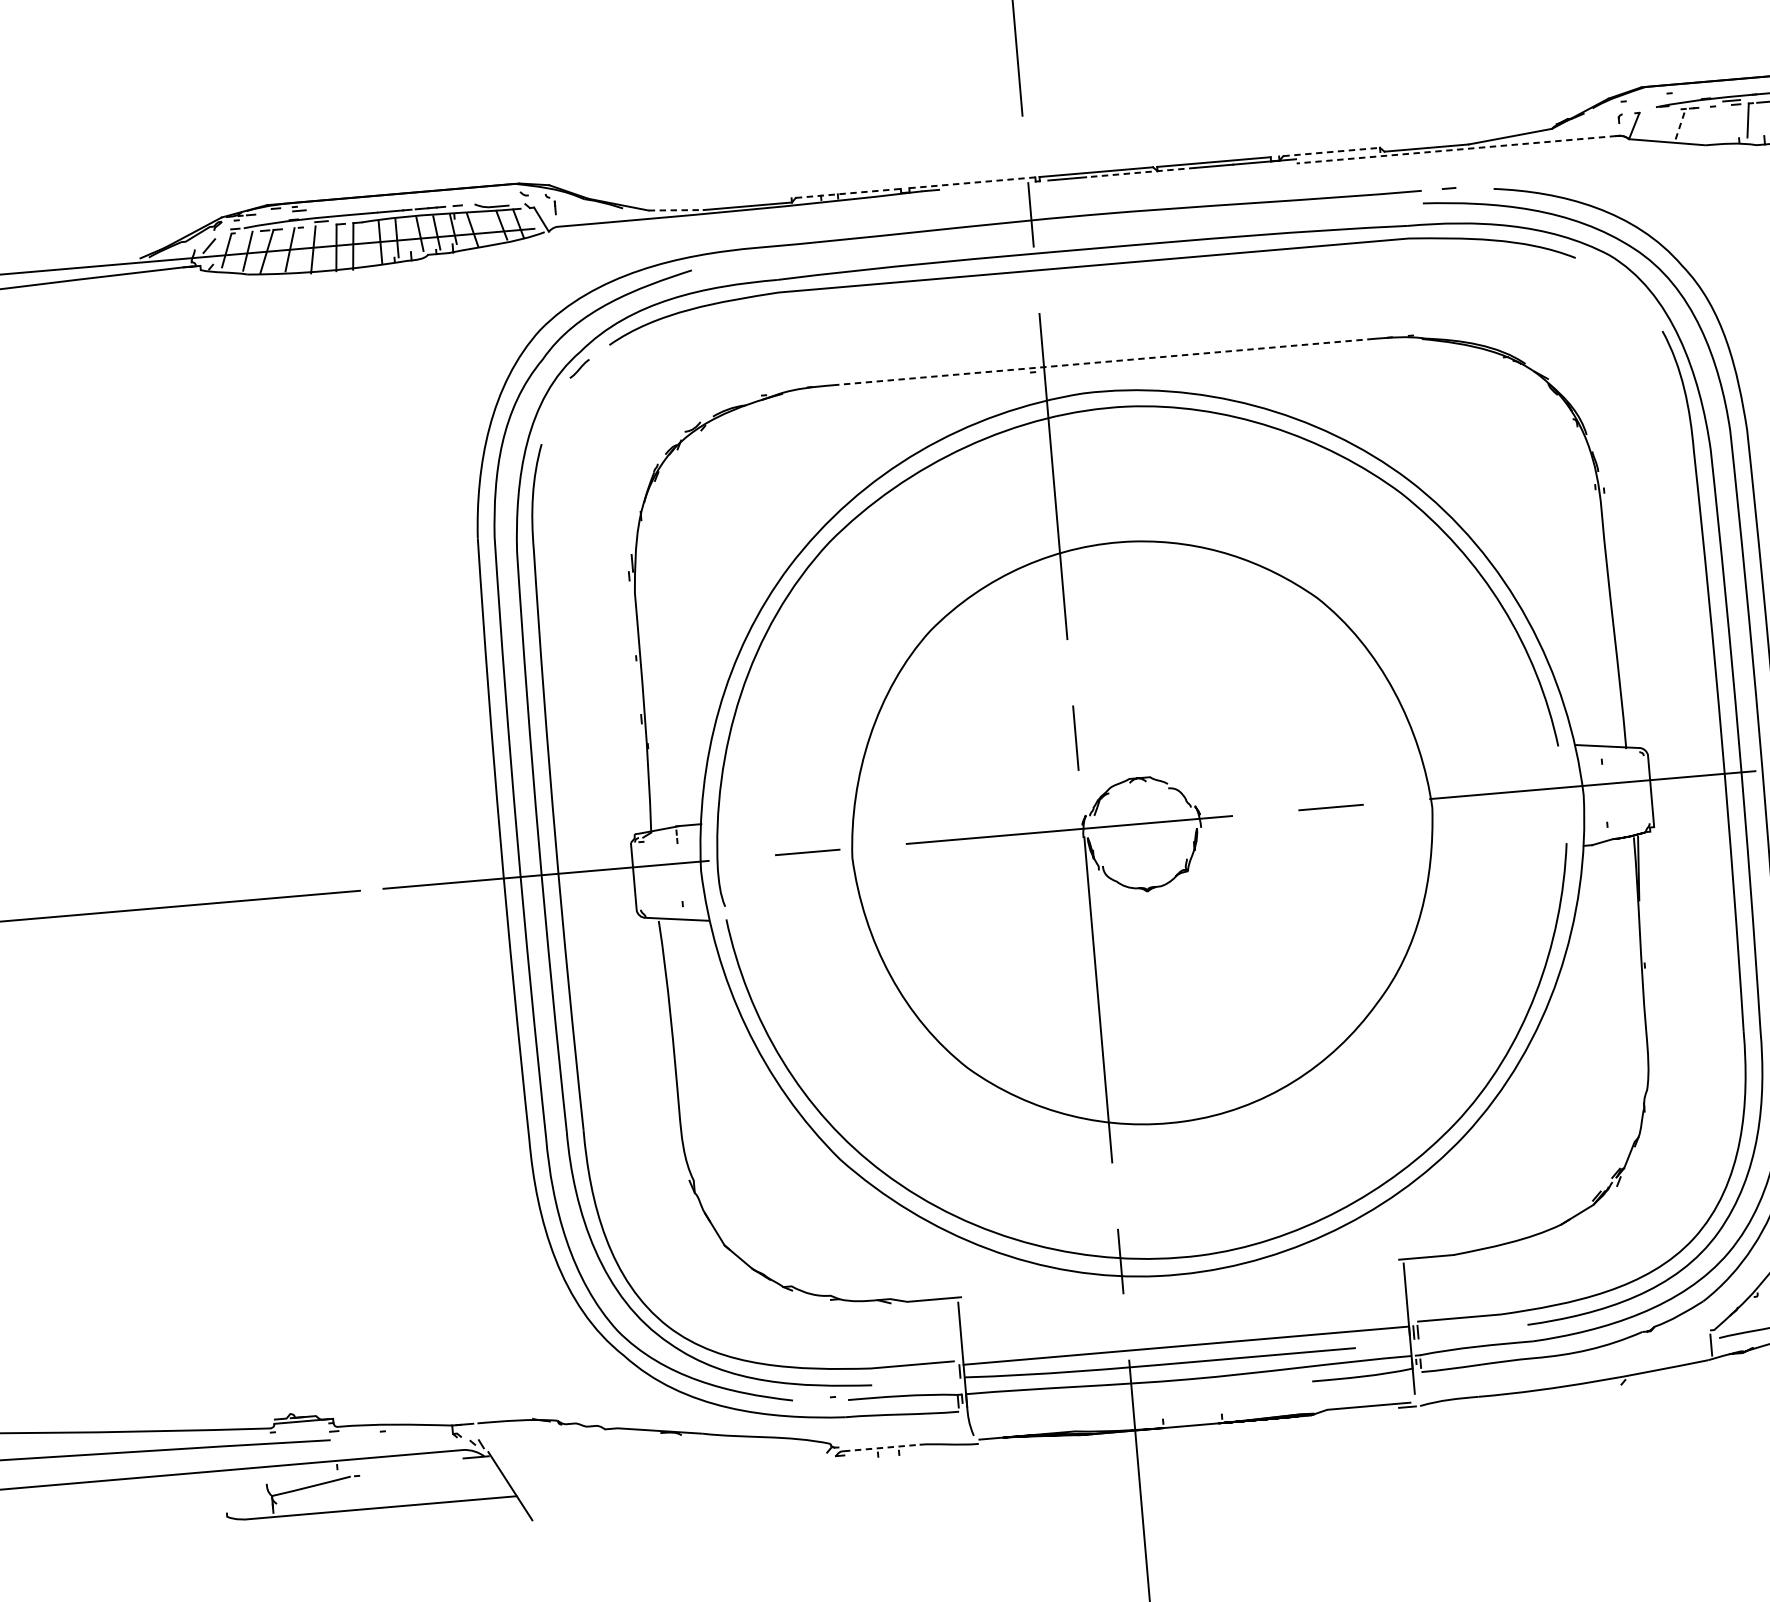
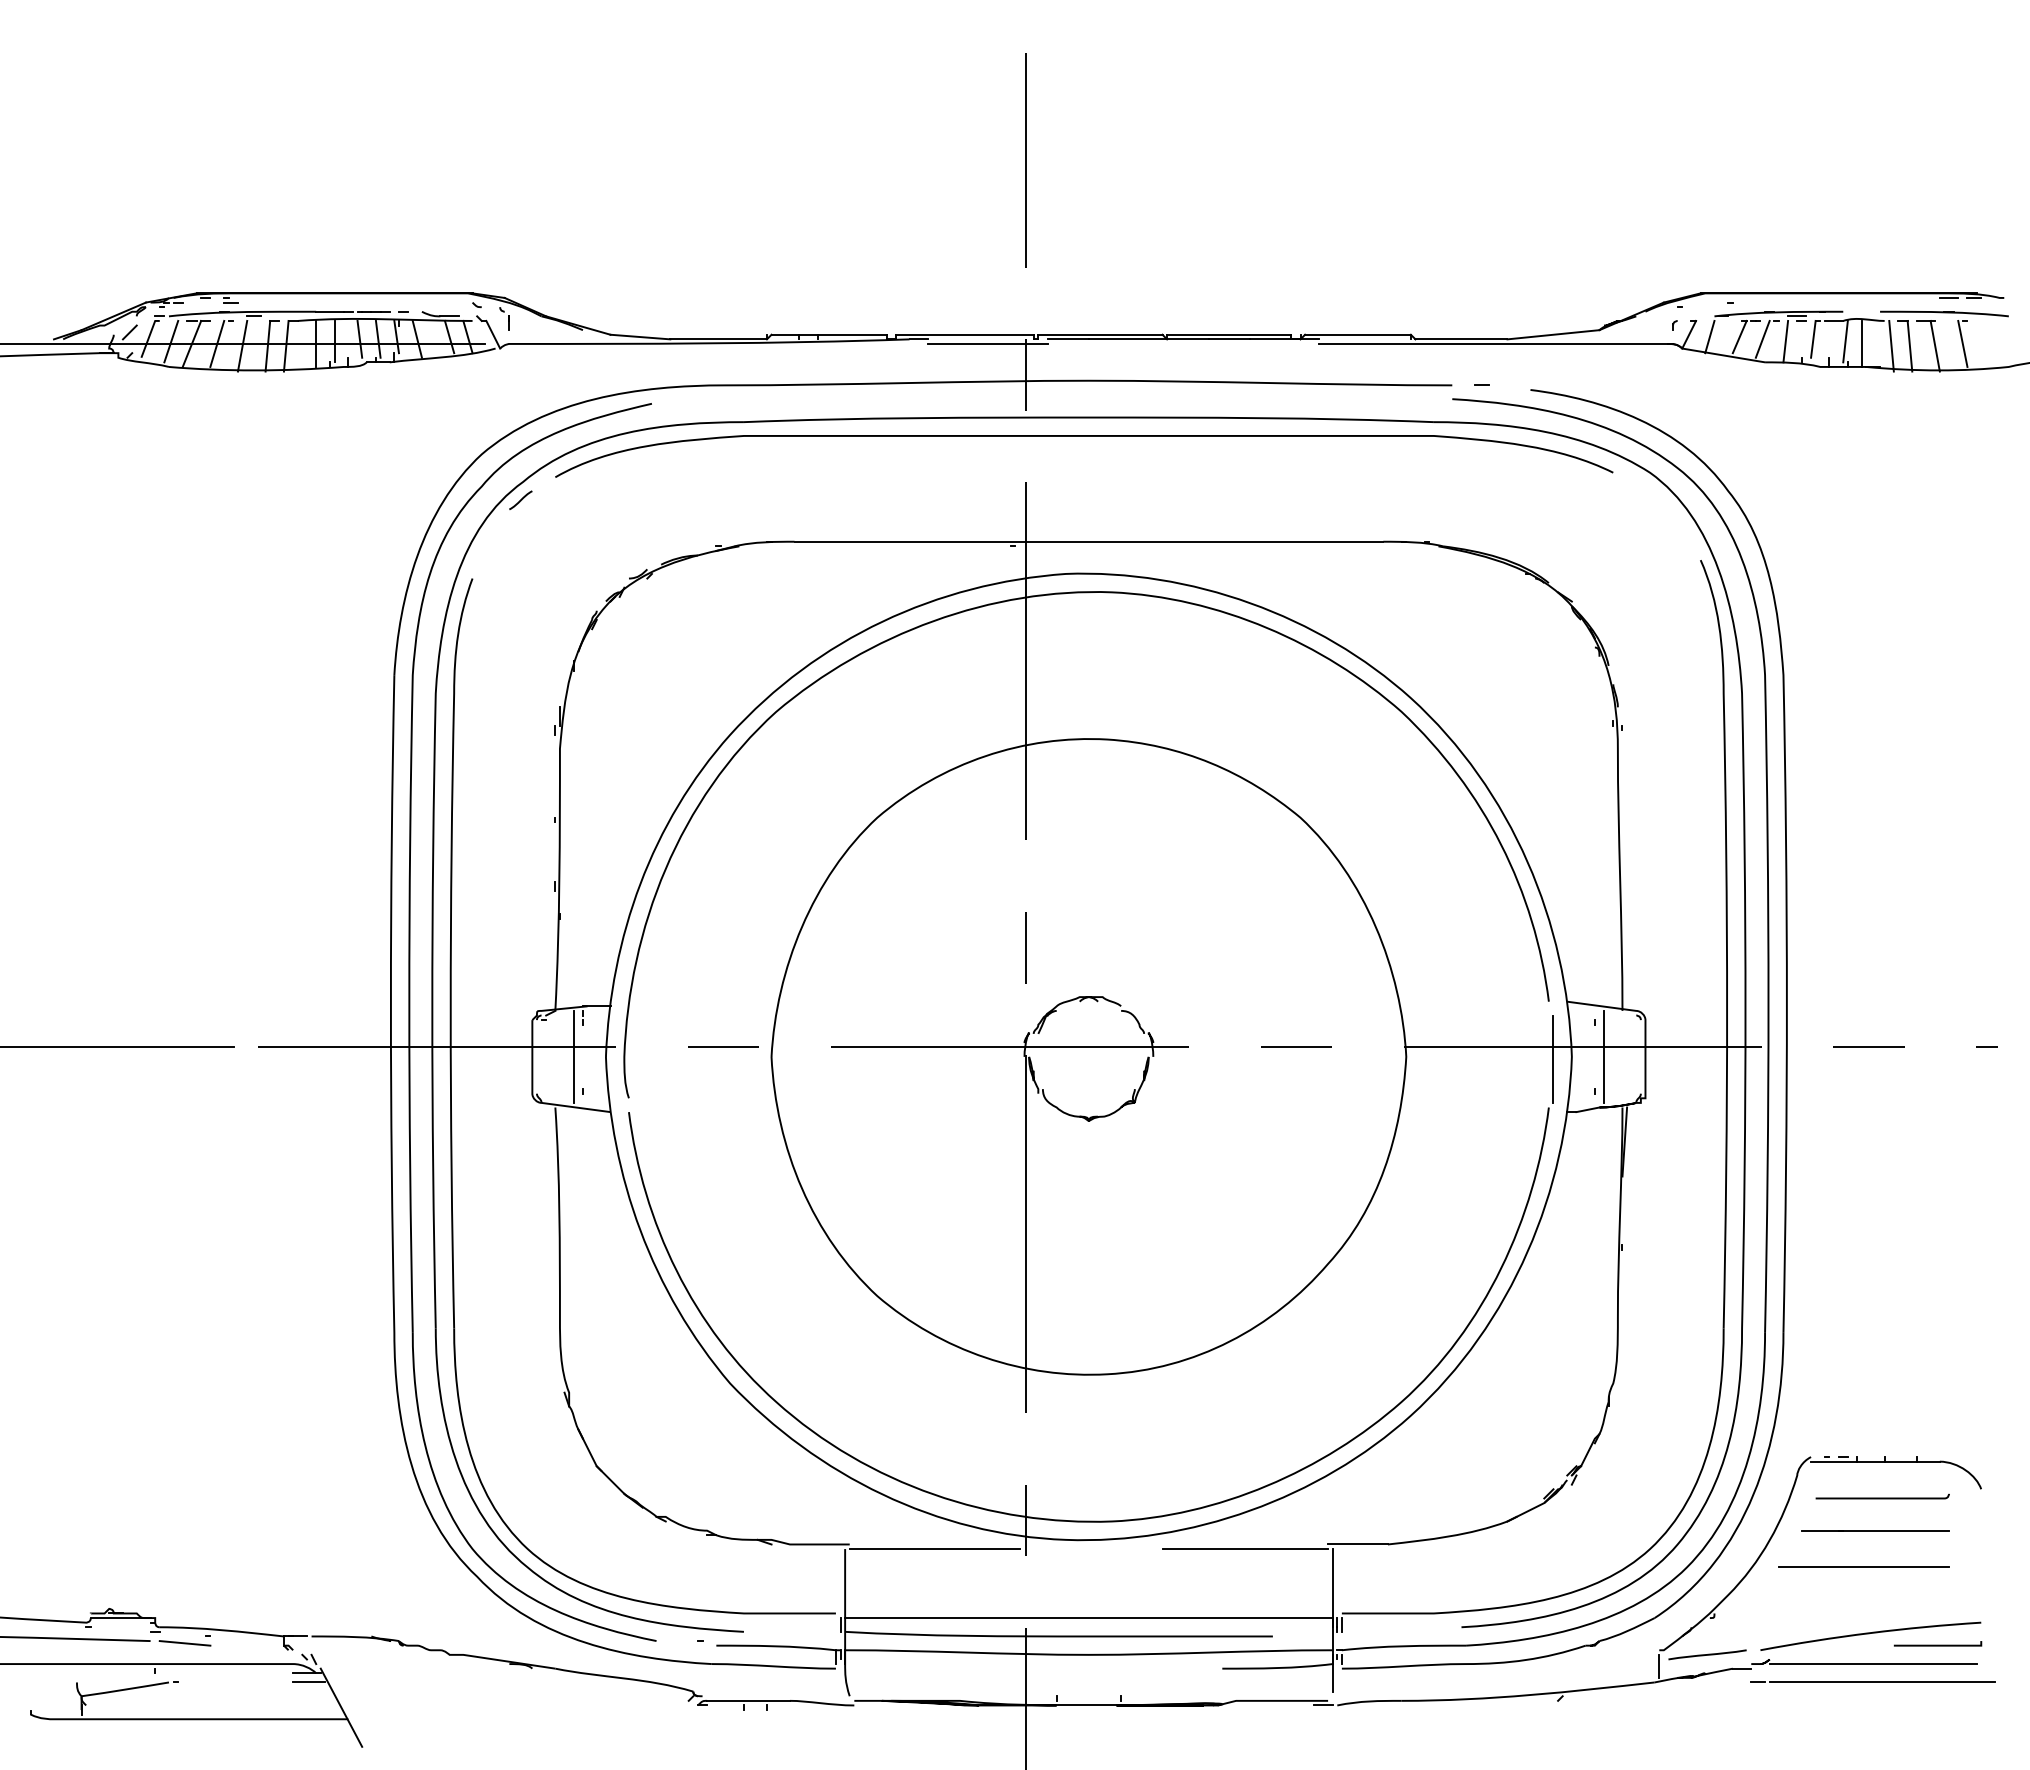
line: (1701, 123) -> (1762, 338), added
line: (1680, 124) -> (1739, 337), dashed -> solid
line: (1722, 124) -> (1785, 341), added
line: (1652, 126) -> (1709, 336), added
line: (1456, 149) -> (1493, 343), dashed -> solid
line: (1331, 151) -> (1357, 334), dashed -> solid
line: (1140, 172) -> (1148, 339), dashed -> solid
line: (972, 182) -> (964, 334), dashed -> solid
line: (993, 188) -> (987, 343), added
line: (848, 193) -> (829, 334), dashed -> solid
line: (676, 210) -> (640, 337), dashed -> solid
line: (1102, 361) -> (1089, 541), dashed -> solid
line: (1613, 792) -> (1604, 1056), added
line: (1567, 797) -> (1553, 1058), added
line: (671, 872) -> (573, 1056), added
line: (1324, 1270) -> (1245, 1549), added
line: (1039, 1295) -> (934, 1549), added
line: (361, 1439) -> (184, 1643), added
line: (882, 1447) -> (749, 1700), dashed -> solid
line: (479, 1465) -> (309, 1682), added

